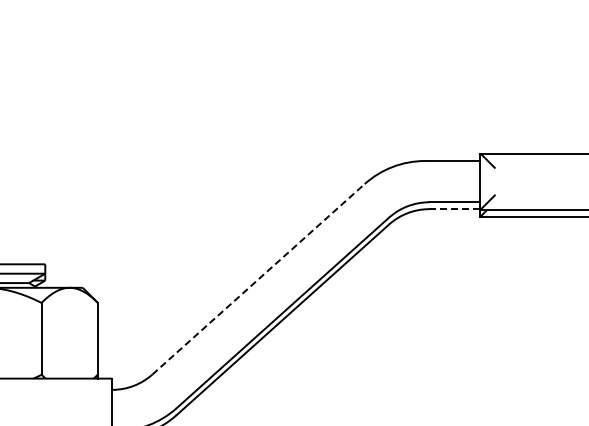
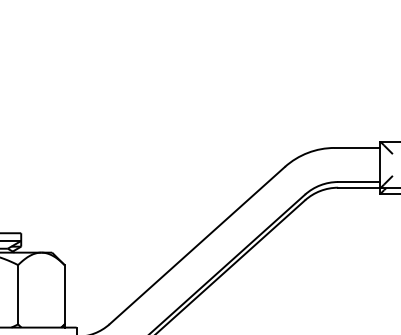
line: (454, 209) -> (359, 187), dashed -> solid
line: (258, 279) -> (197, 245), dashed -> solid

